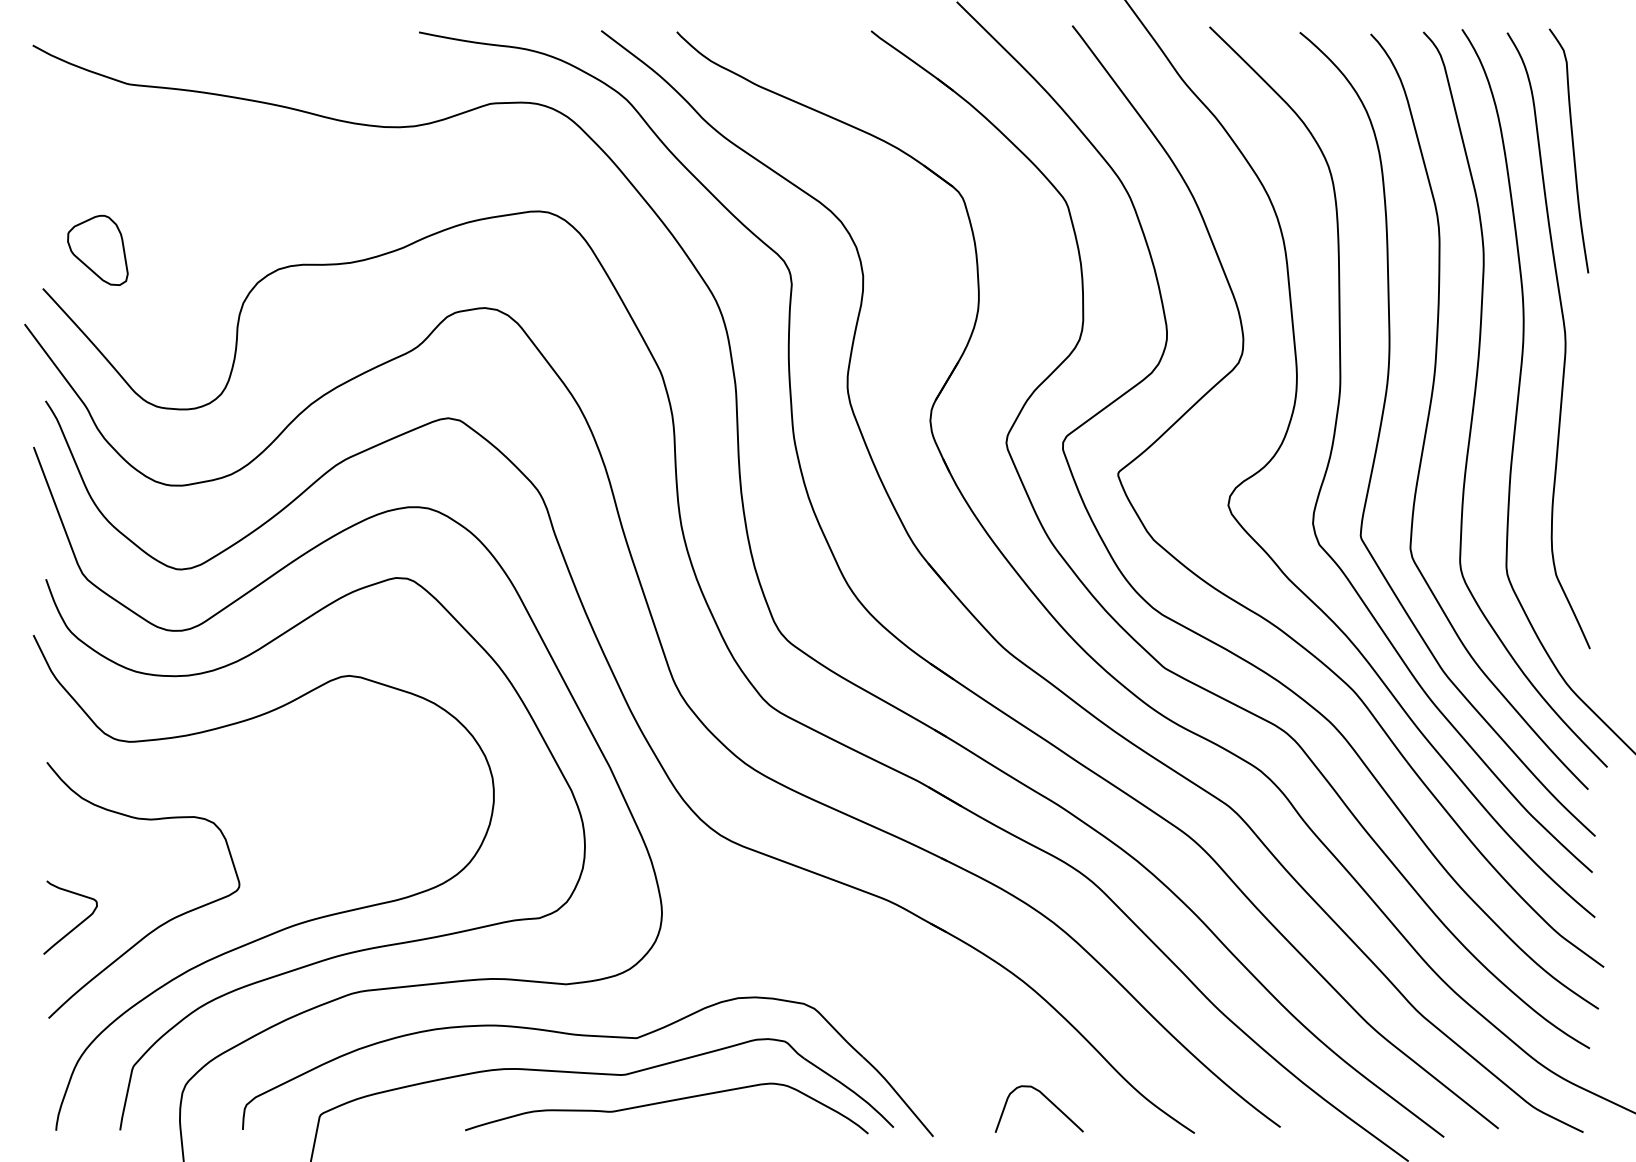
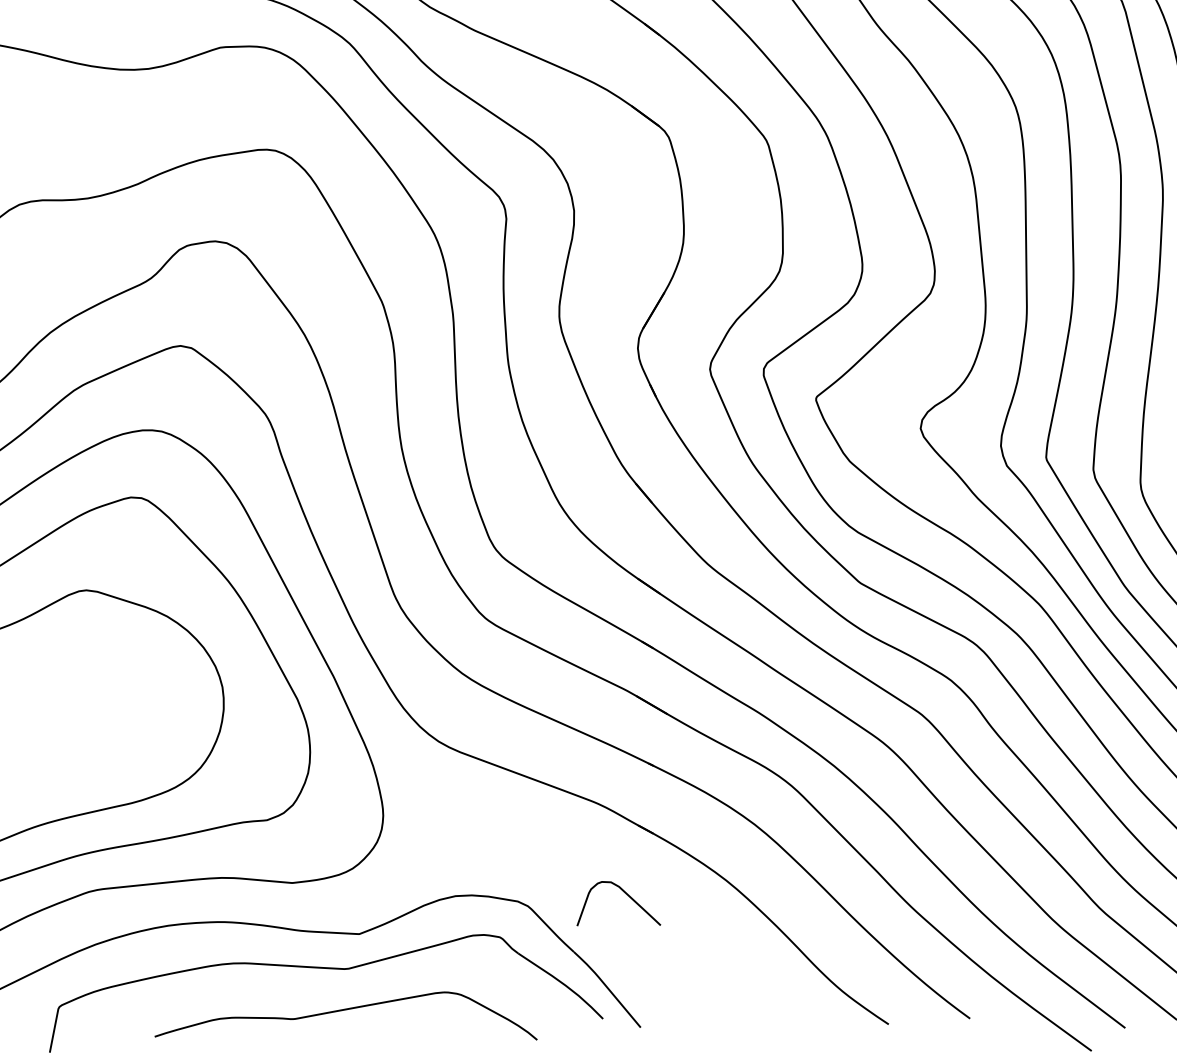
curve: (1046, 1099) -> (625, 894), moved
part: (666, 1108) -> (345, 1016), moved

